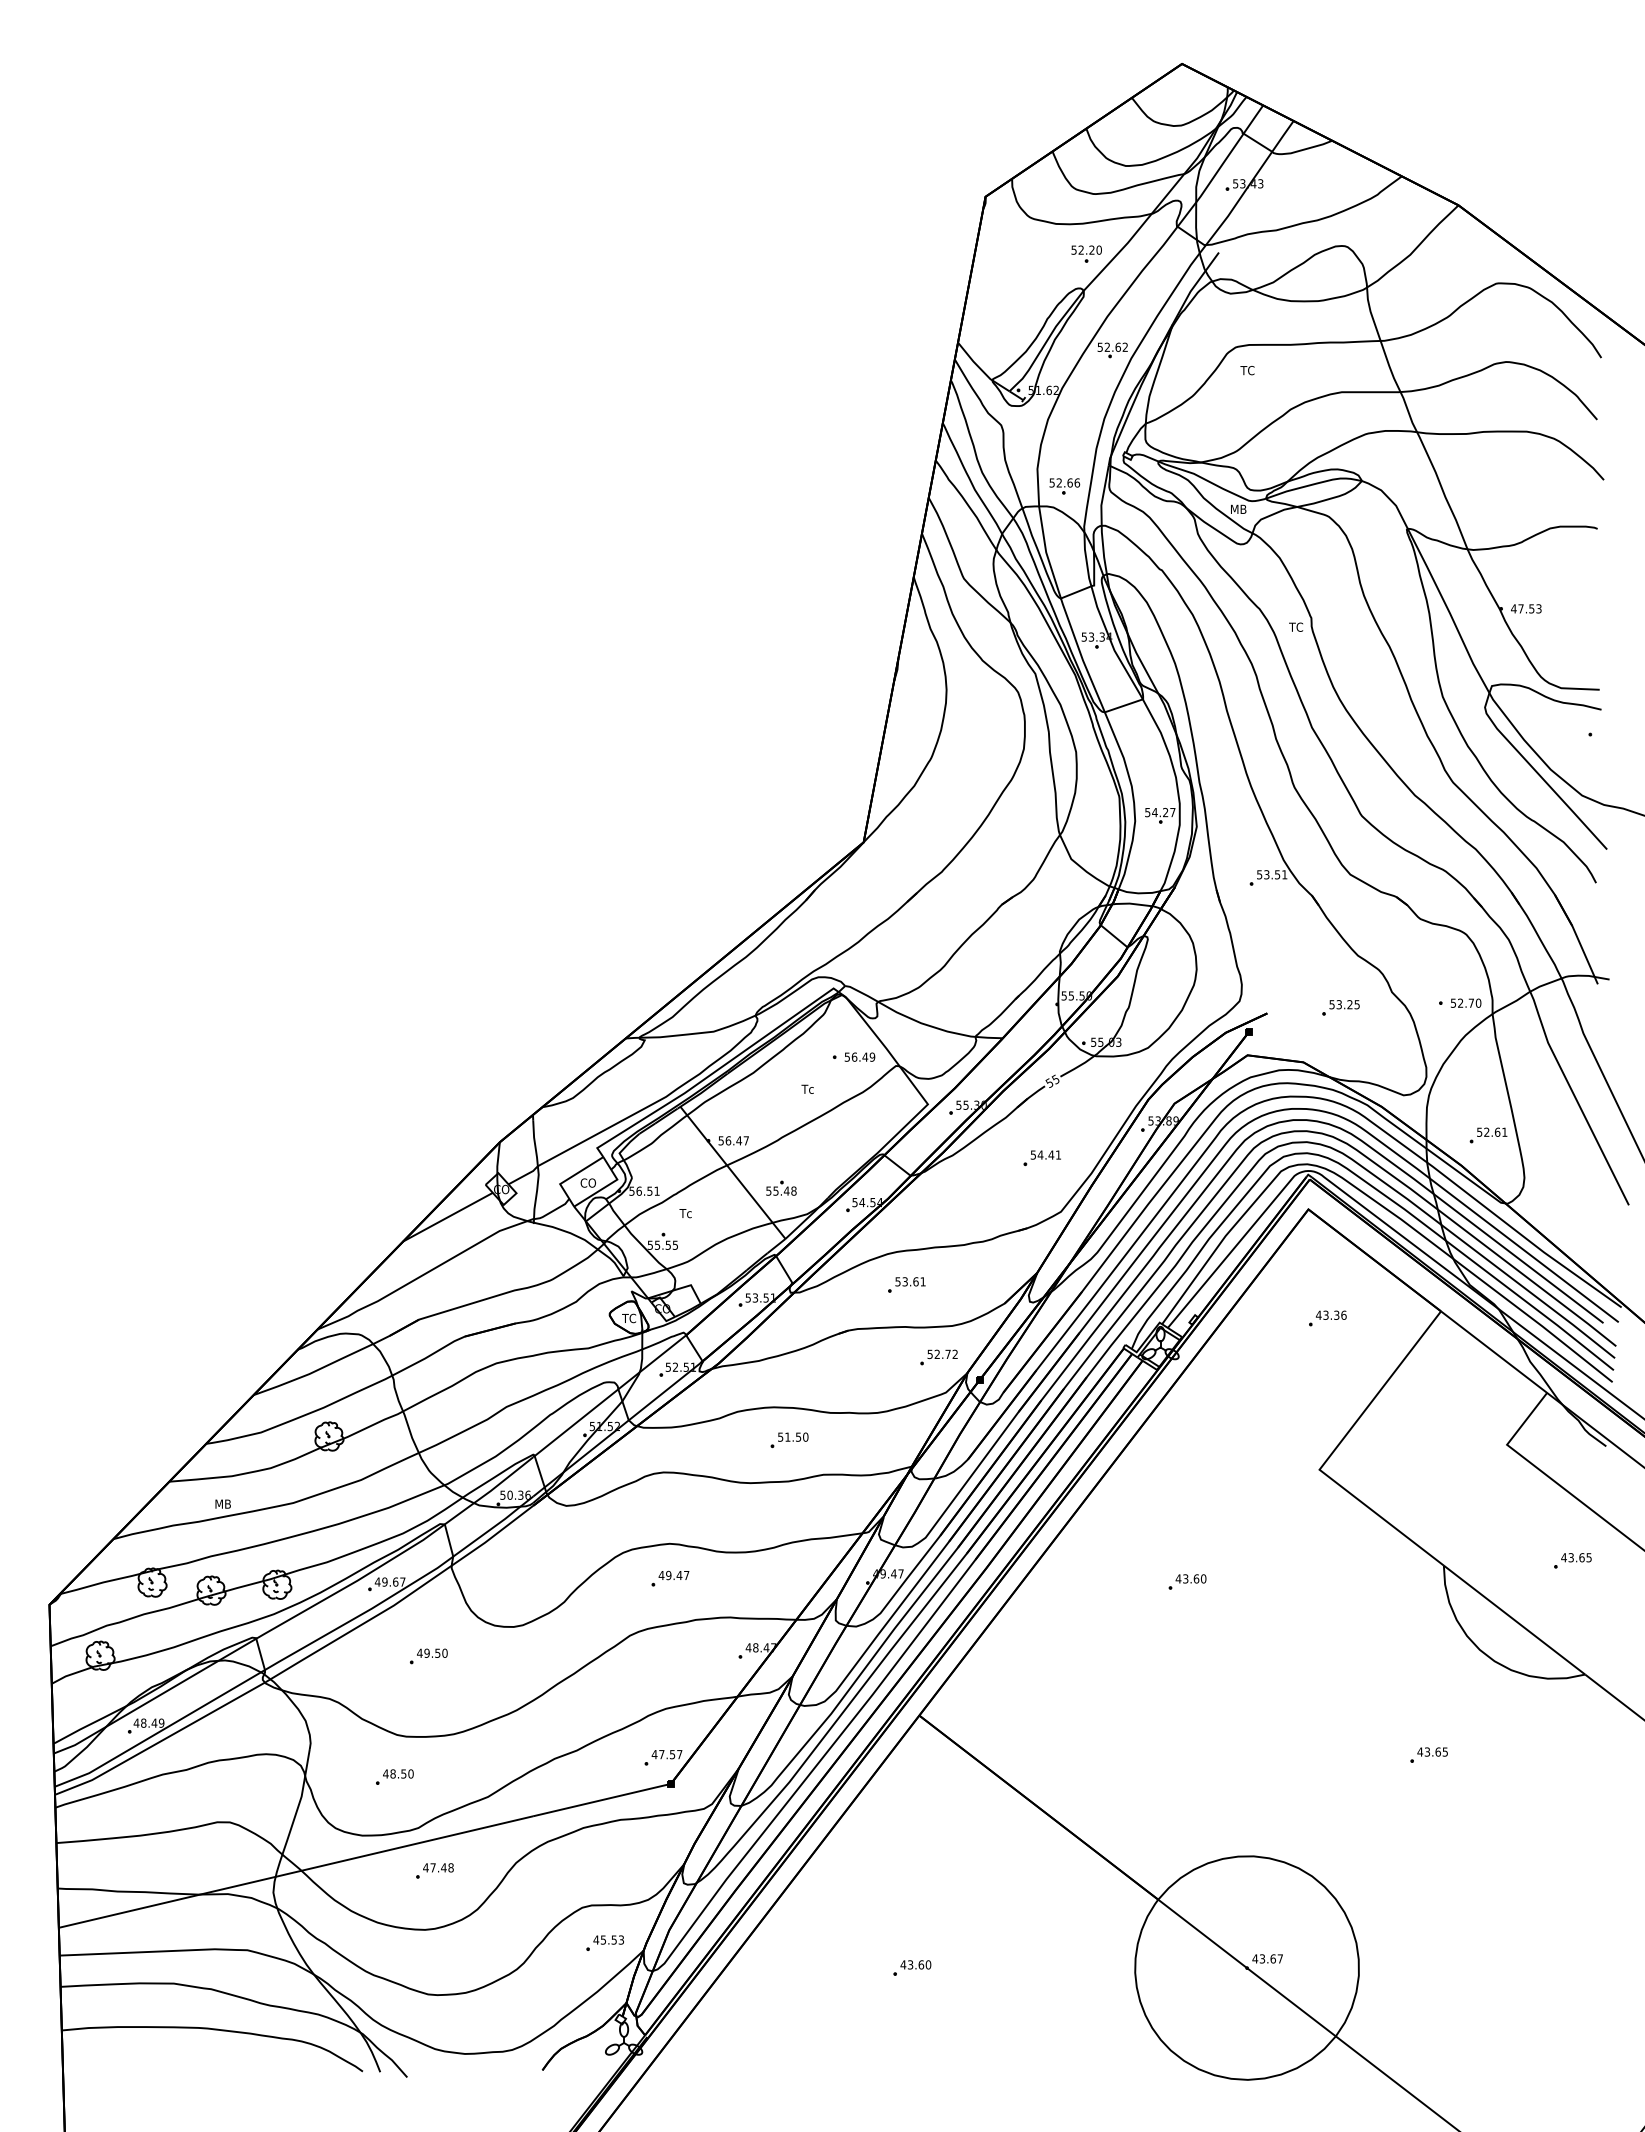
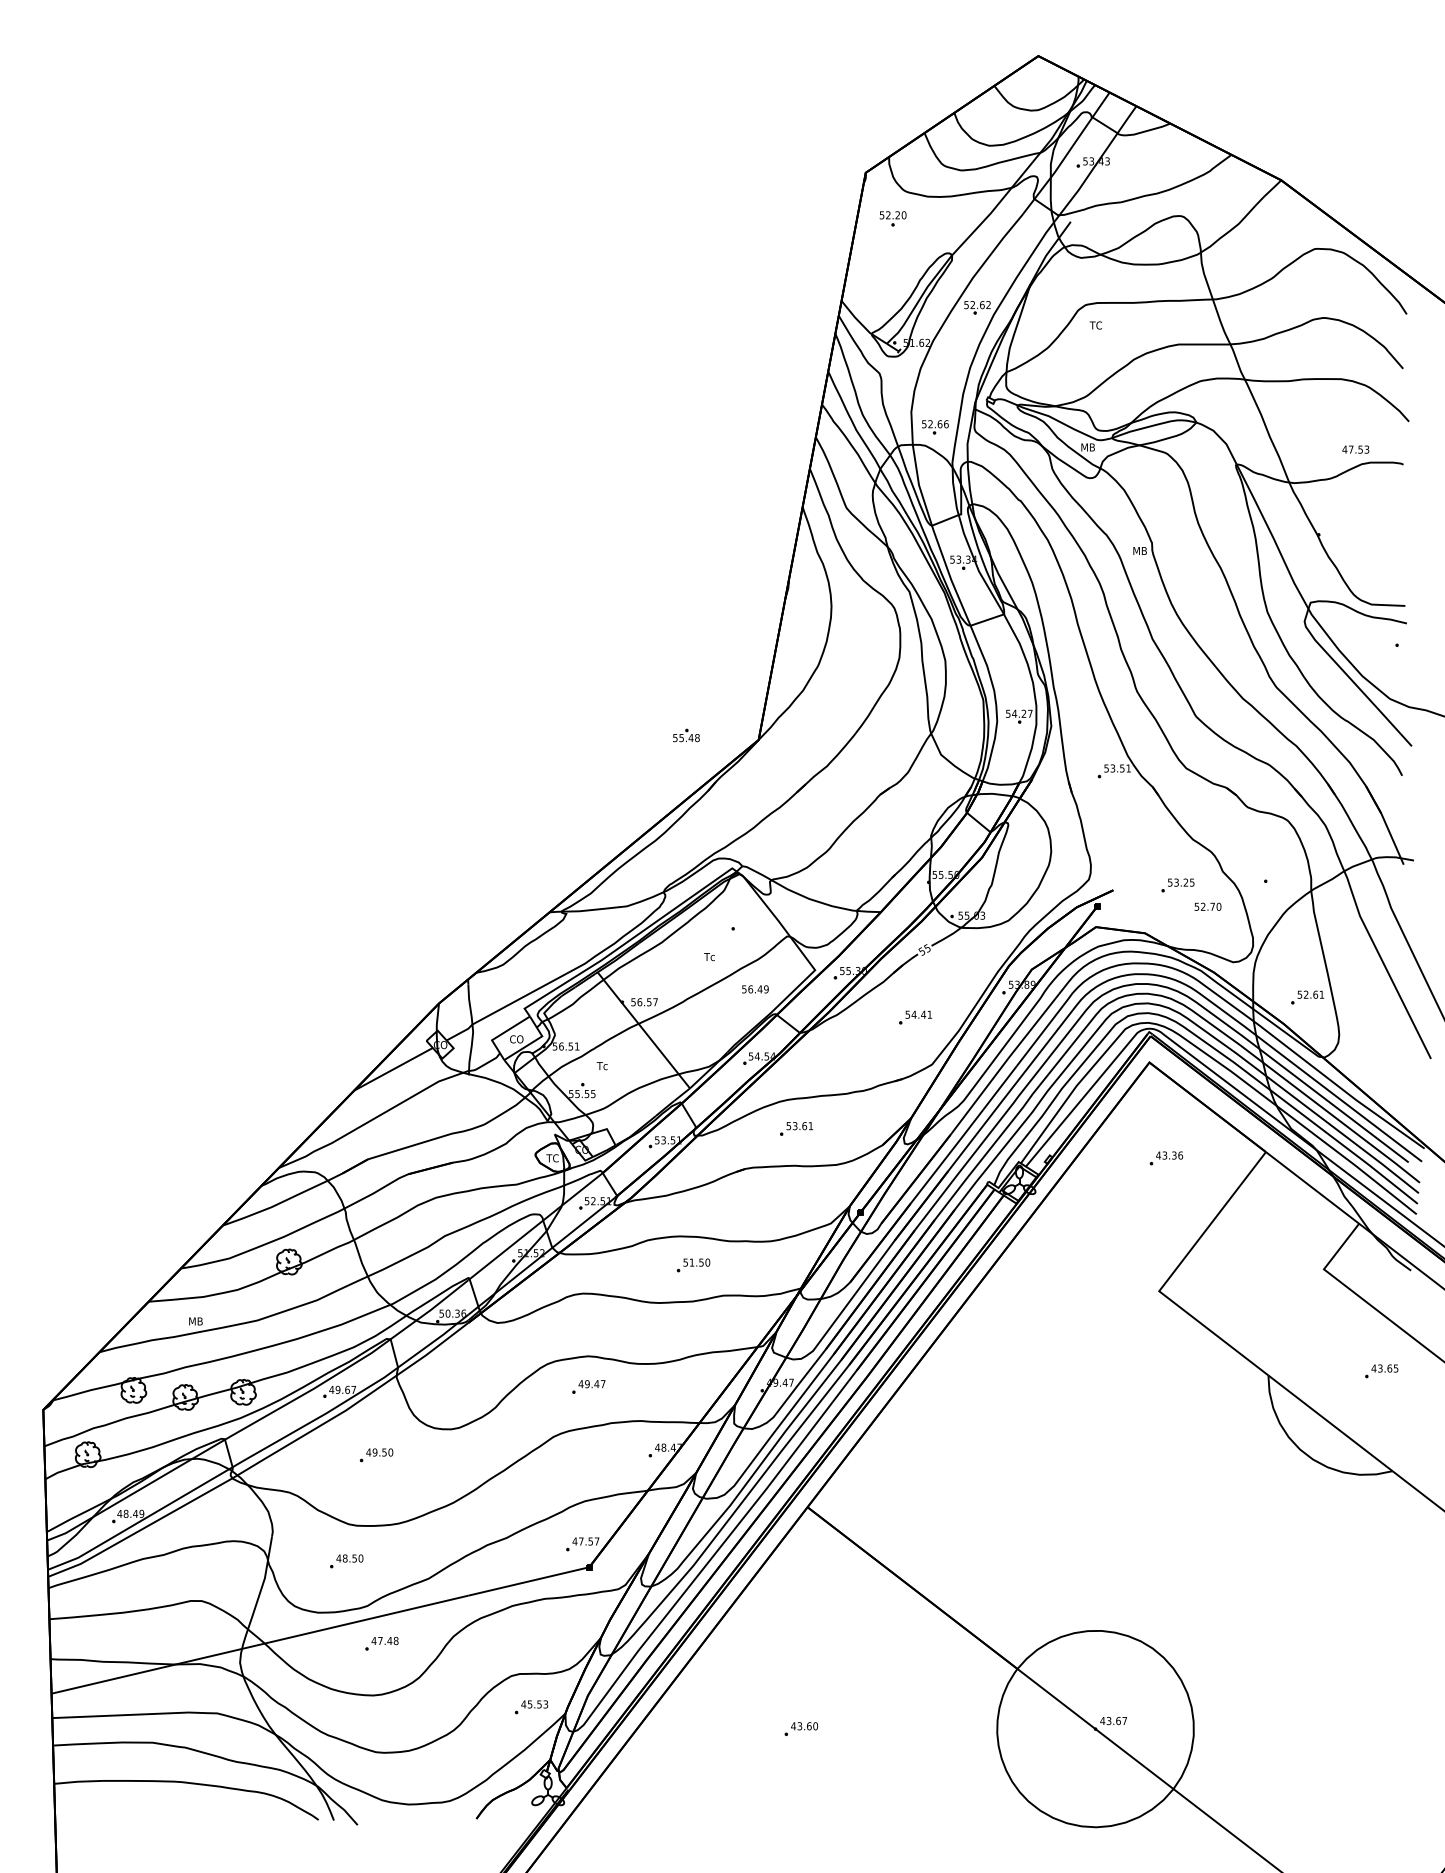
part: (1086, 253) -> (892, 218), moved
text: (1526, 608) -> (1355, 449), moved
text: (1297, 626) -> (1139, 550), TC -> MB
text: (1466, 1002) -> (1208, 906), moved
text: (859, 1056) -> (755, 988), moved
text: (739, 1140) -> (649, 1001), 56.47 -> 56.57
part: (781, 1187) -> (686, 734), moved
part: (938, 1357) -> (824, 1192), removed
part: (1187, 1581) -> (1043, 1389), removed
part: (1428, 1754) -> (1254, 1541), removed

